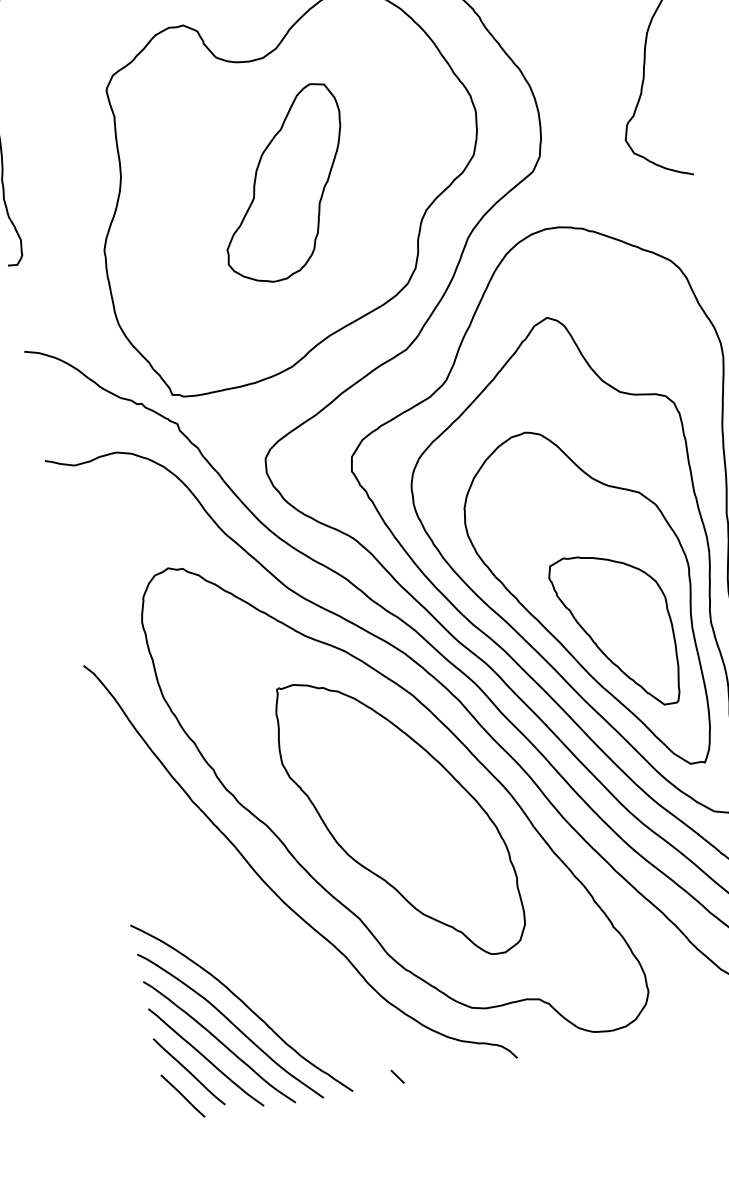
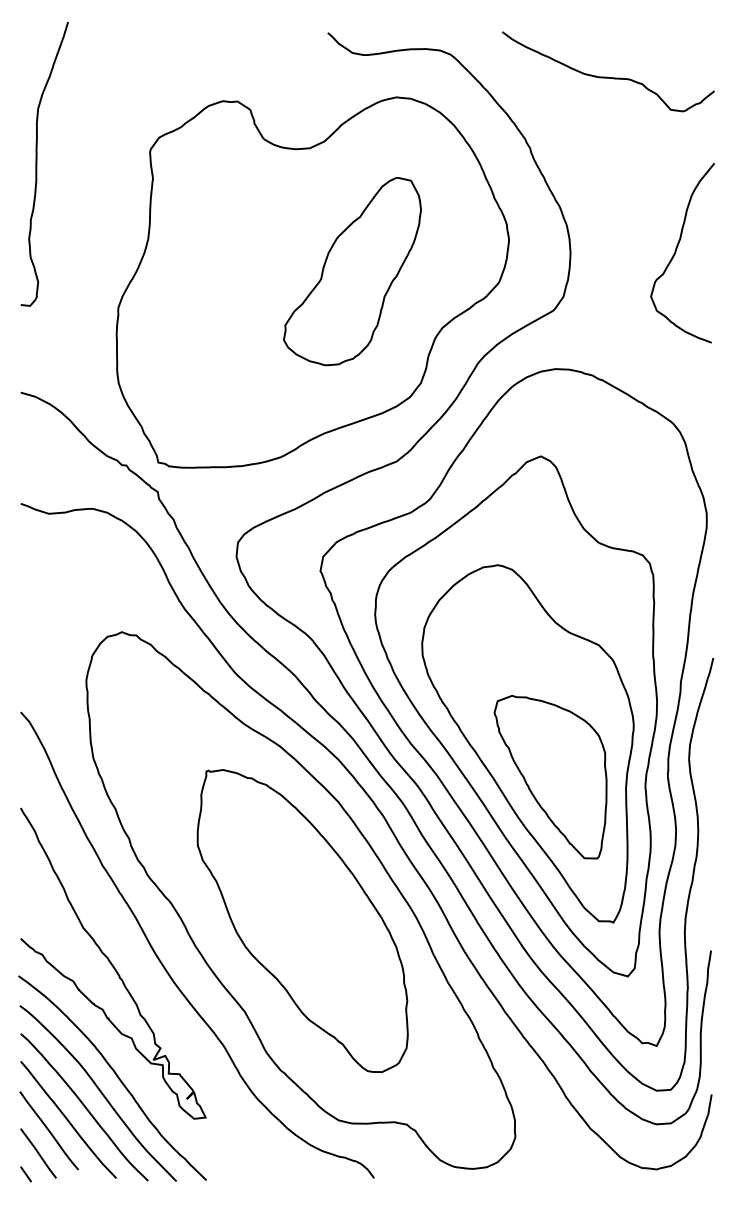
part: (283, 184) -> (352, 271), moved
curve: (220, 895) -> (112, 963), added
line: (397, 1077) -> (25, 1174), moved

